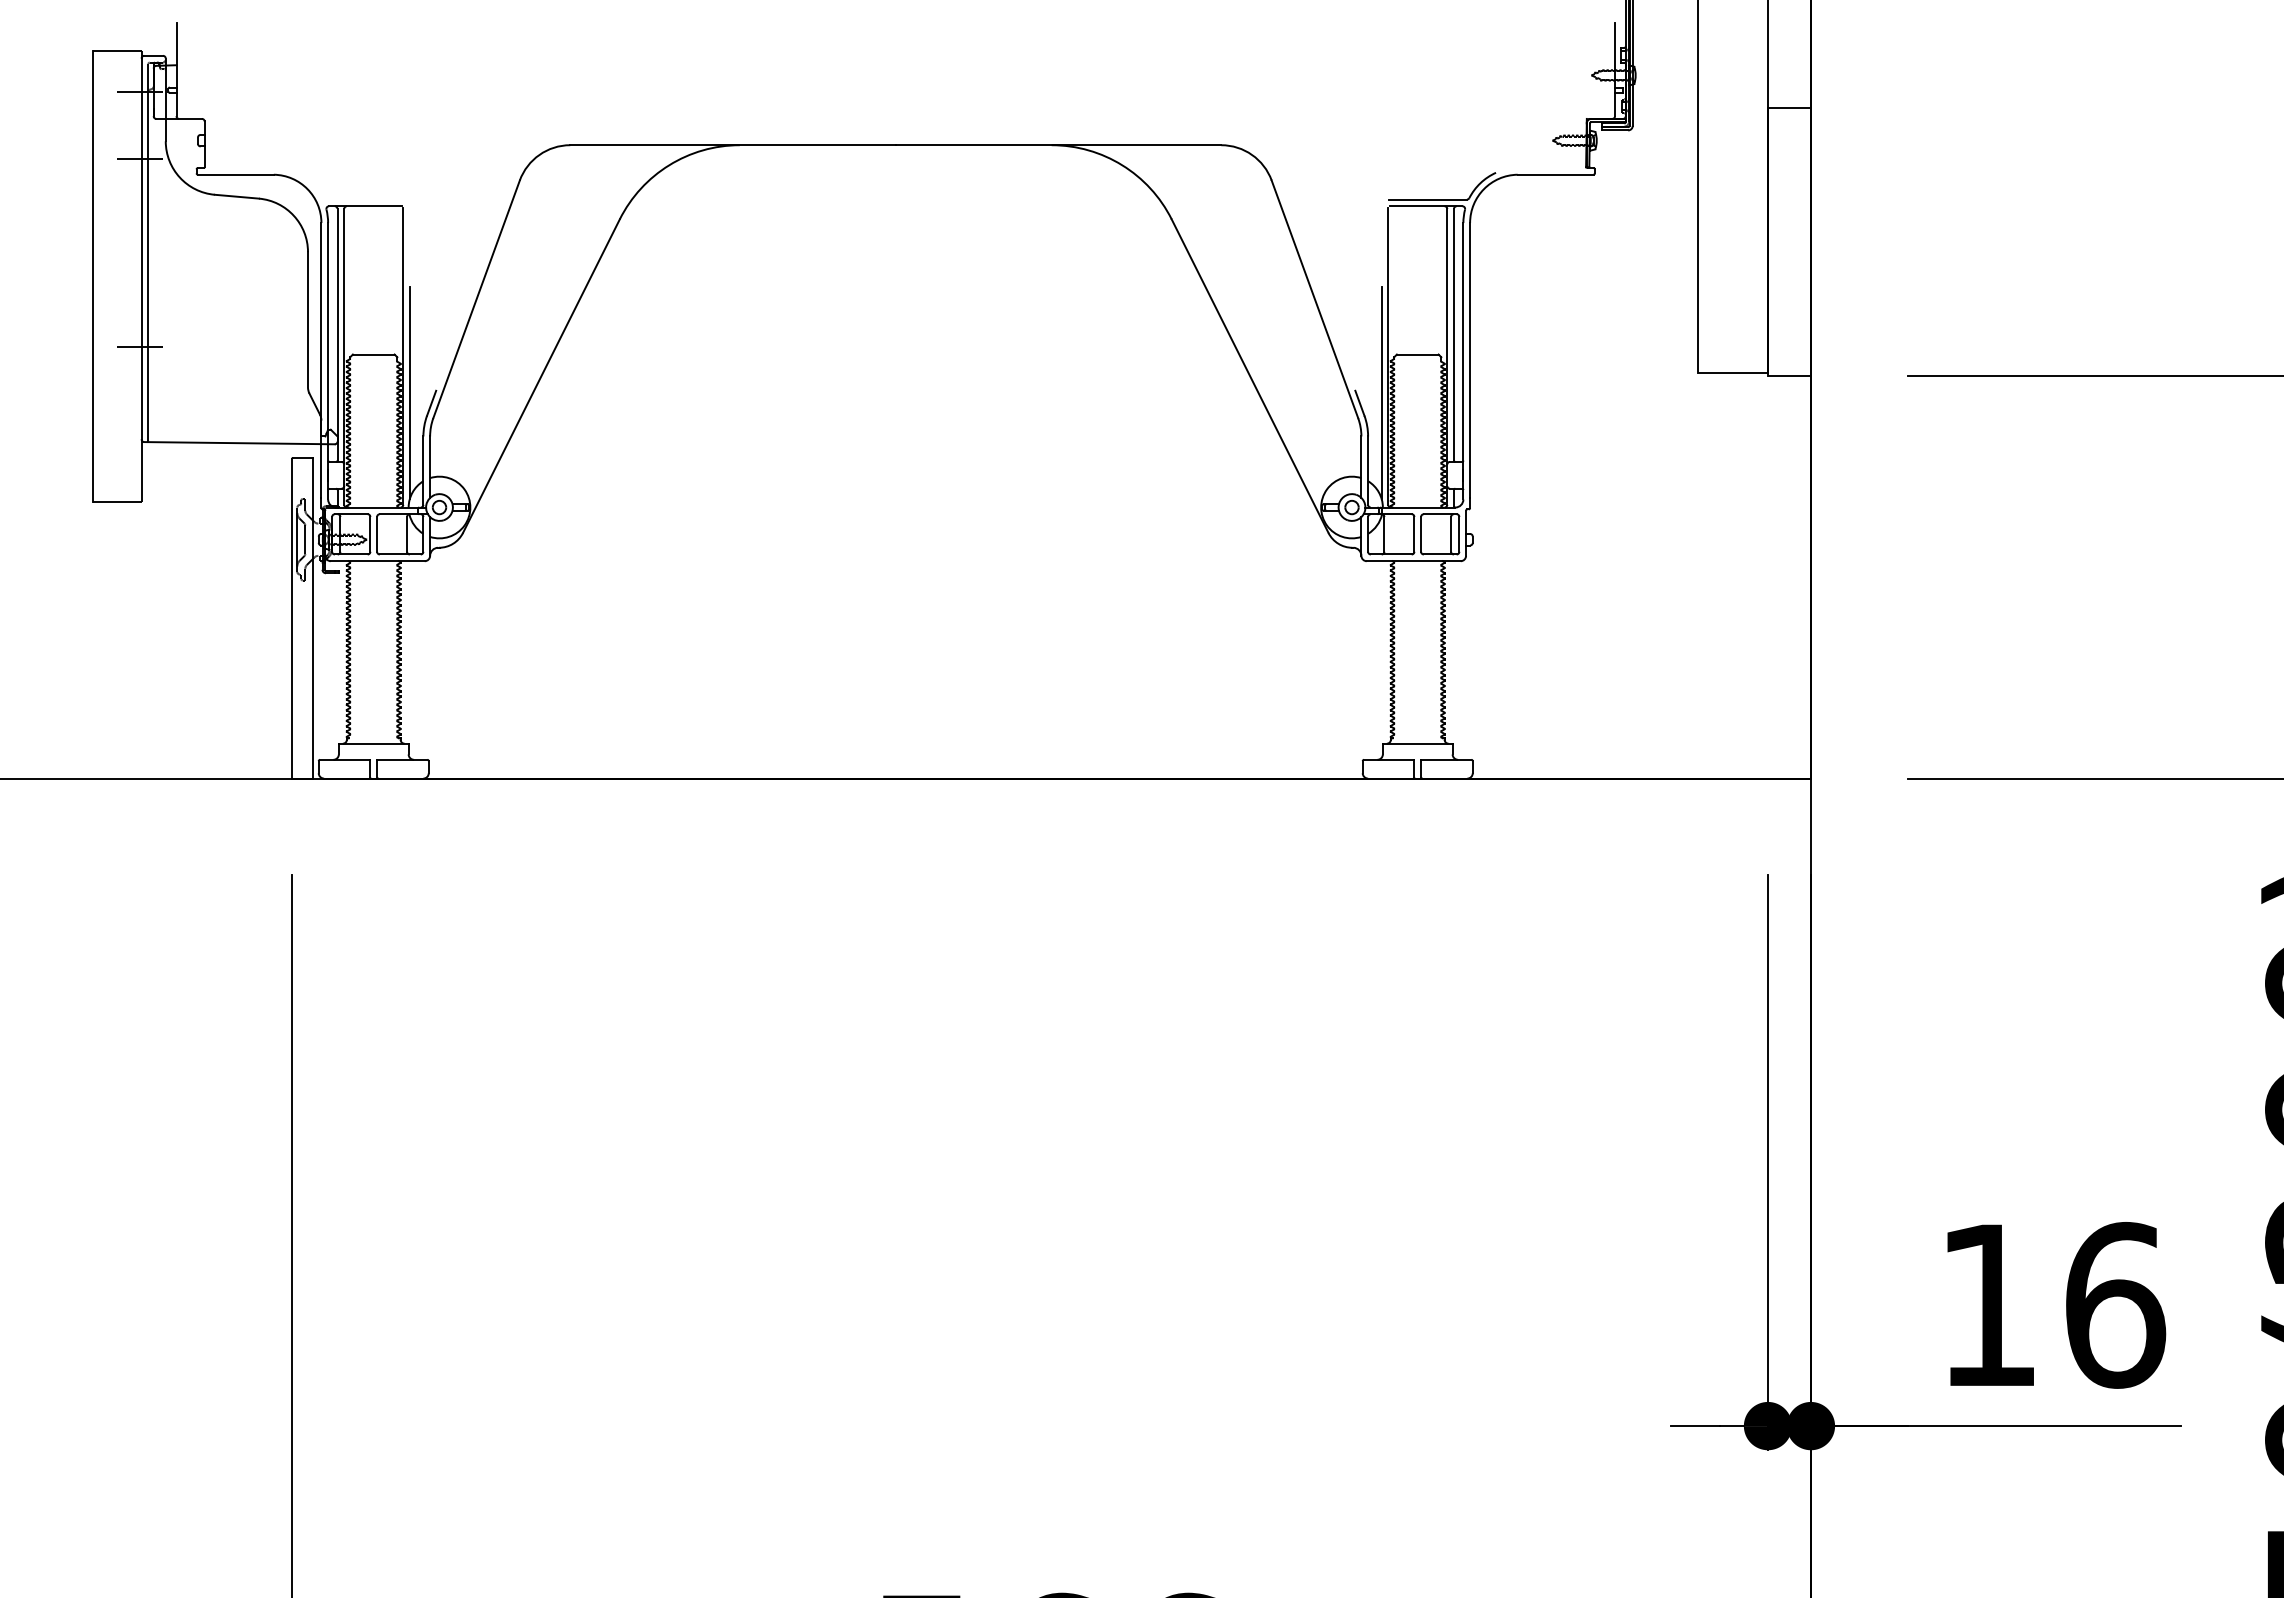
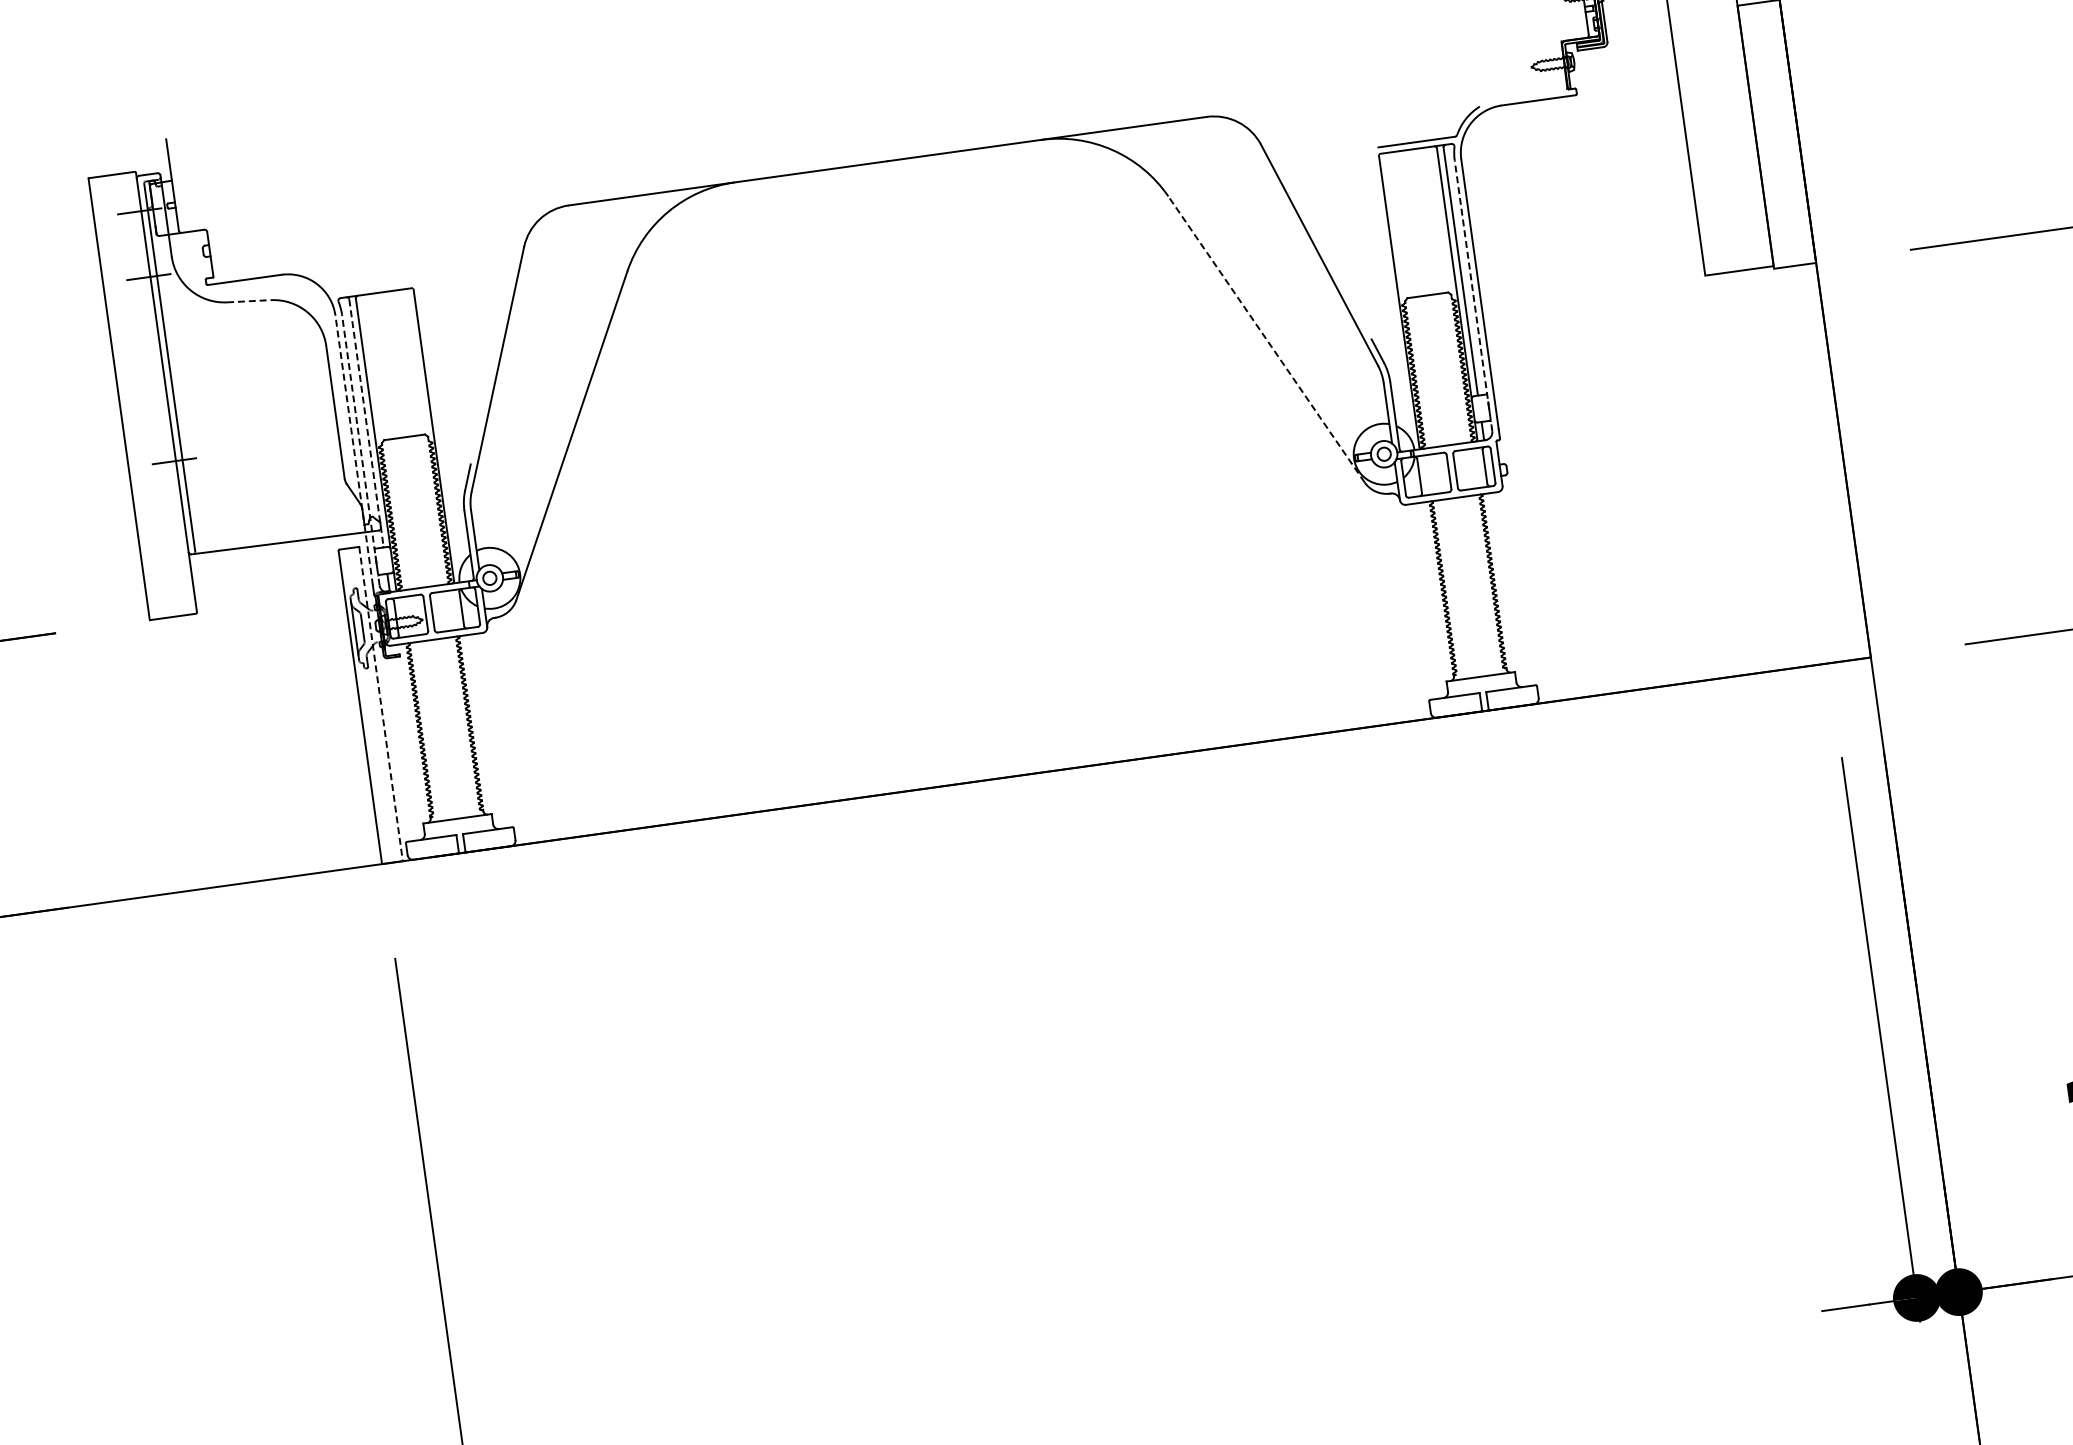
line: (237, 196) -> (249, 300), solid -> dashed
line: (337, 334) -> (366, 422), solid -> dashed
line: (321, 360) -> (354, 450), solid -> dashed
line: (328, 360) -> (361, 449), solid -> dashed
line: (1463, 360) -> (1473, 294), solid -> dashed
line: (1249, 375) -> (1265, 338), solid -> dashed
line: (409, 392) -> (444, 469), removed
line: (1381, 392) -> (1397, 337), removed
line: (313, 618) -> (381, 704), solid -> dashed

